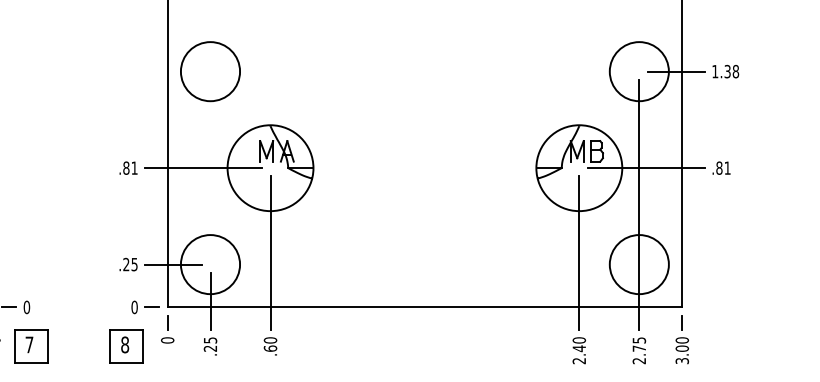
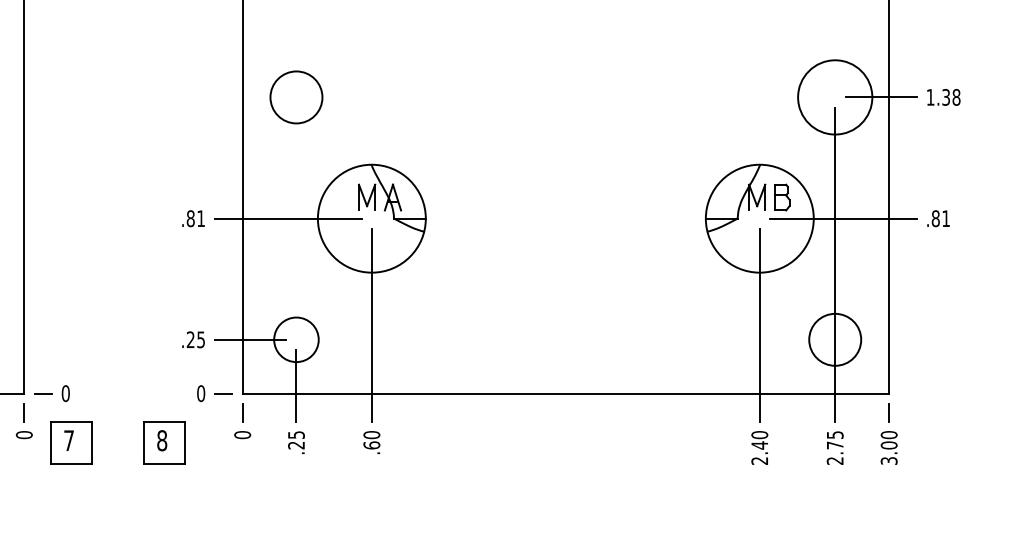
circle: (210, 71) -> (296, 97), size x0.7
circle: (210, 264) -> (296, 339), size x0.6
circle: (639, 264) -> (835, 339), size x0.7
part: (126, 346) -> (164, 442), moved

